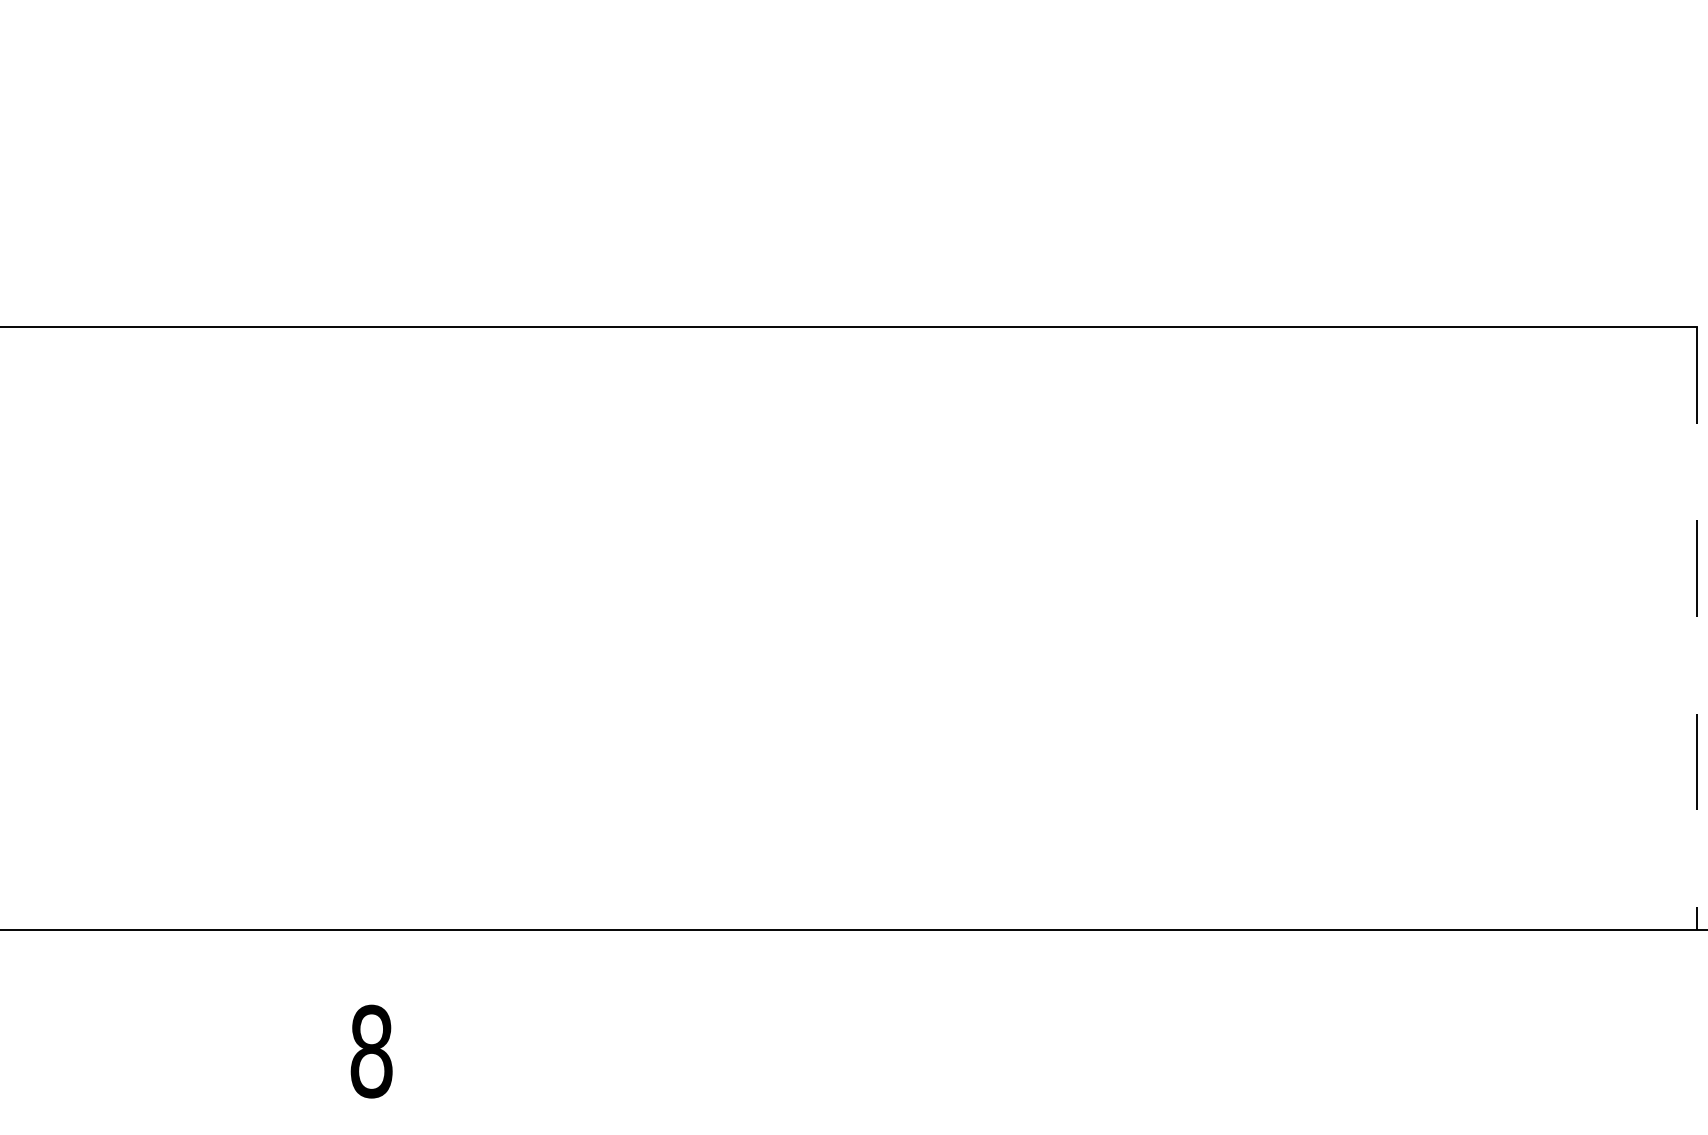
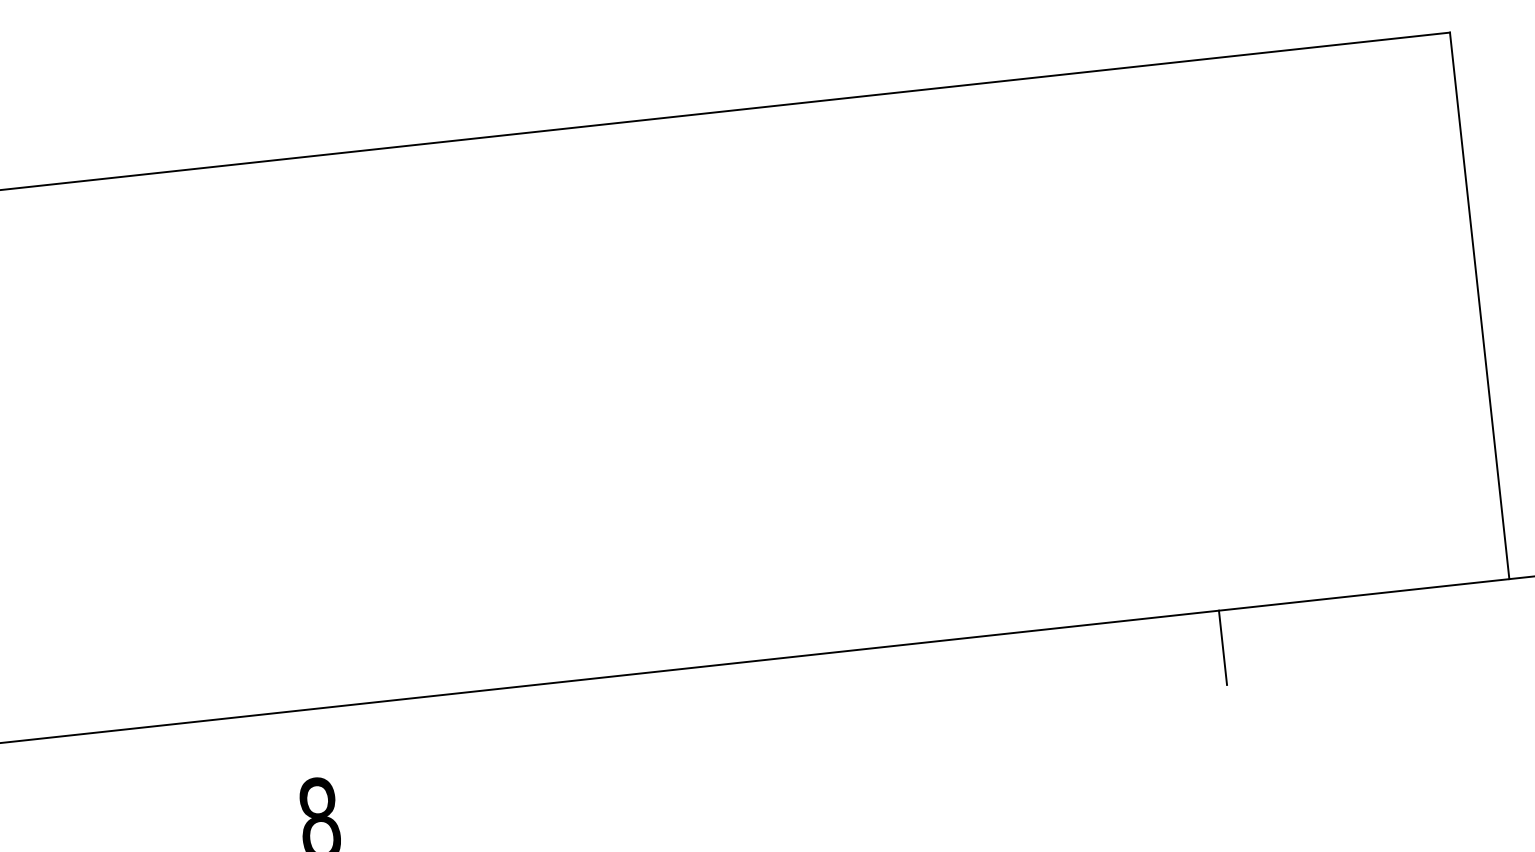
line: (1696, 629) -> (1479, 306), dashed -> solid
line: (1376, 970) -> (1223, 647), added

